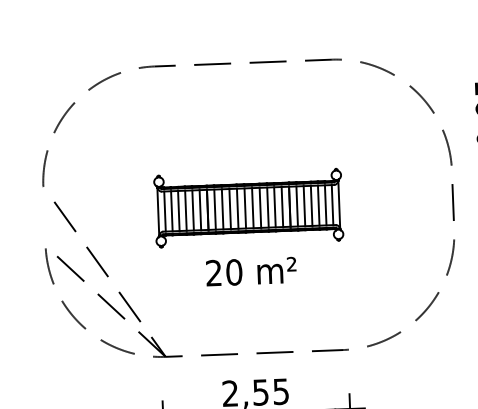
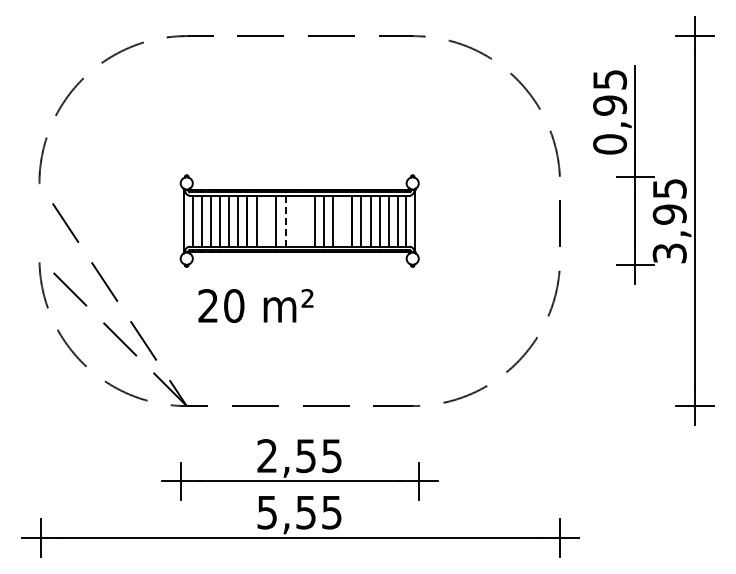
line: (282, 206) -> (342, 220), removed
line: (245, 207) -> (295, 220), removed
line: (252, 207) -> (304, 220), removed
line: (222, 208) -> (266, 220), removed
line: (237, 209) -> (285, 221), solid -> dashed
text: (251, 271) -> (255, 305), moved

